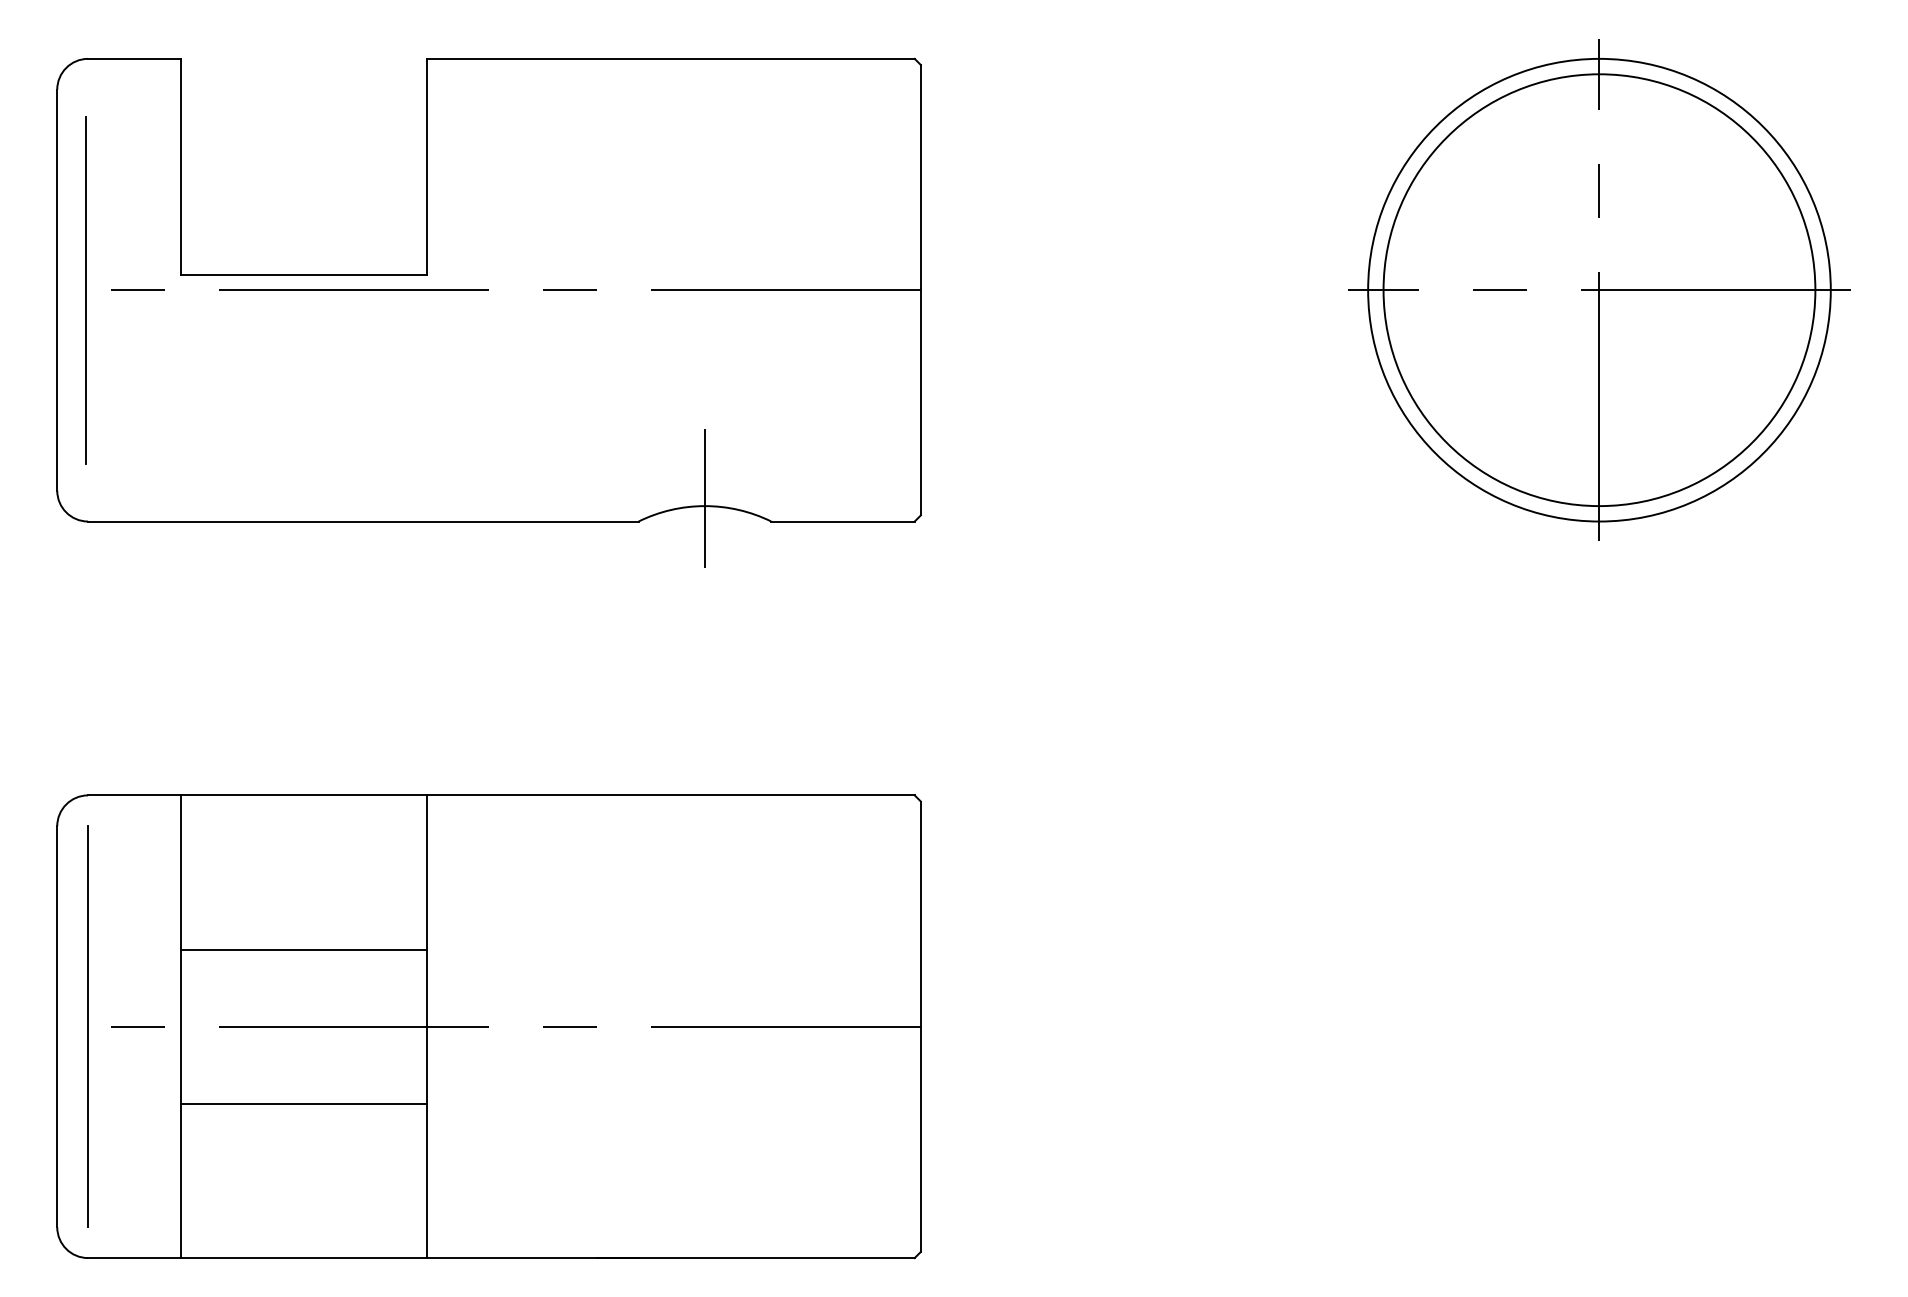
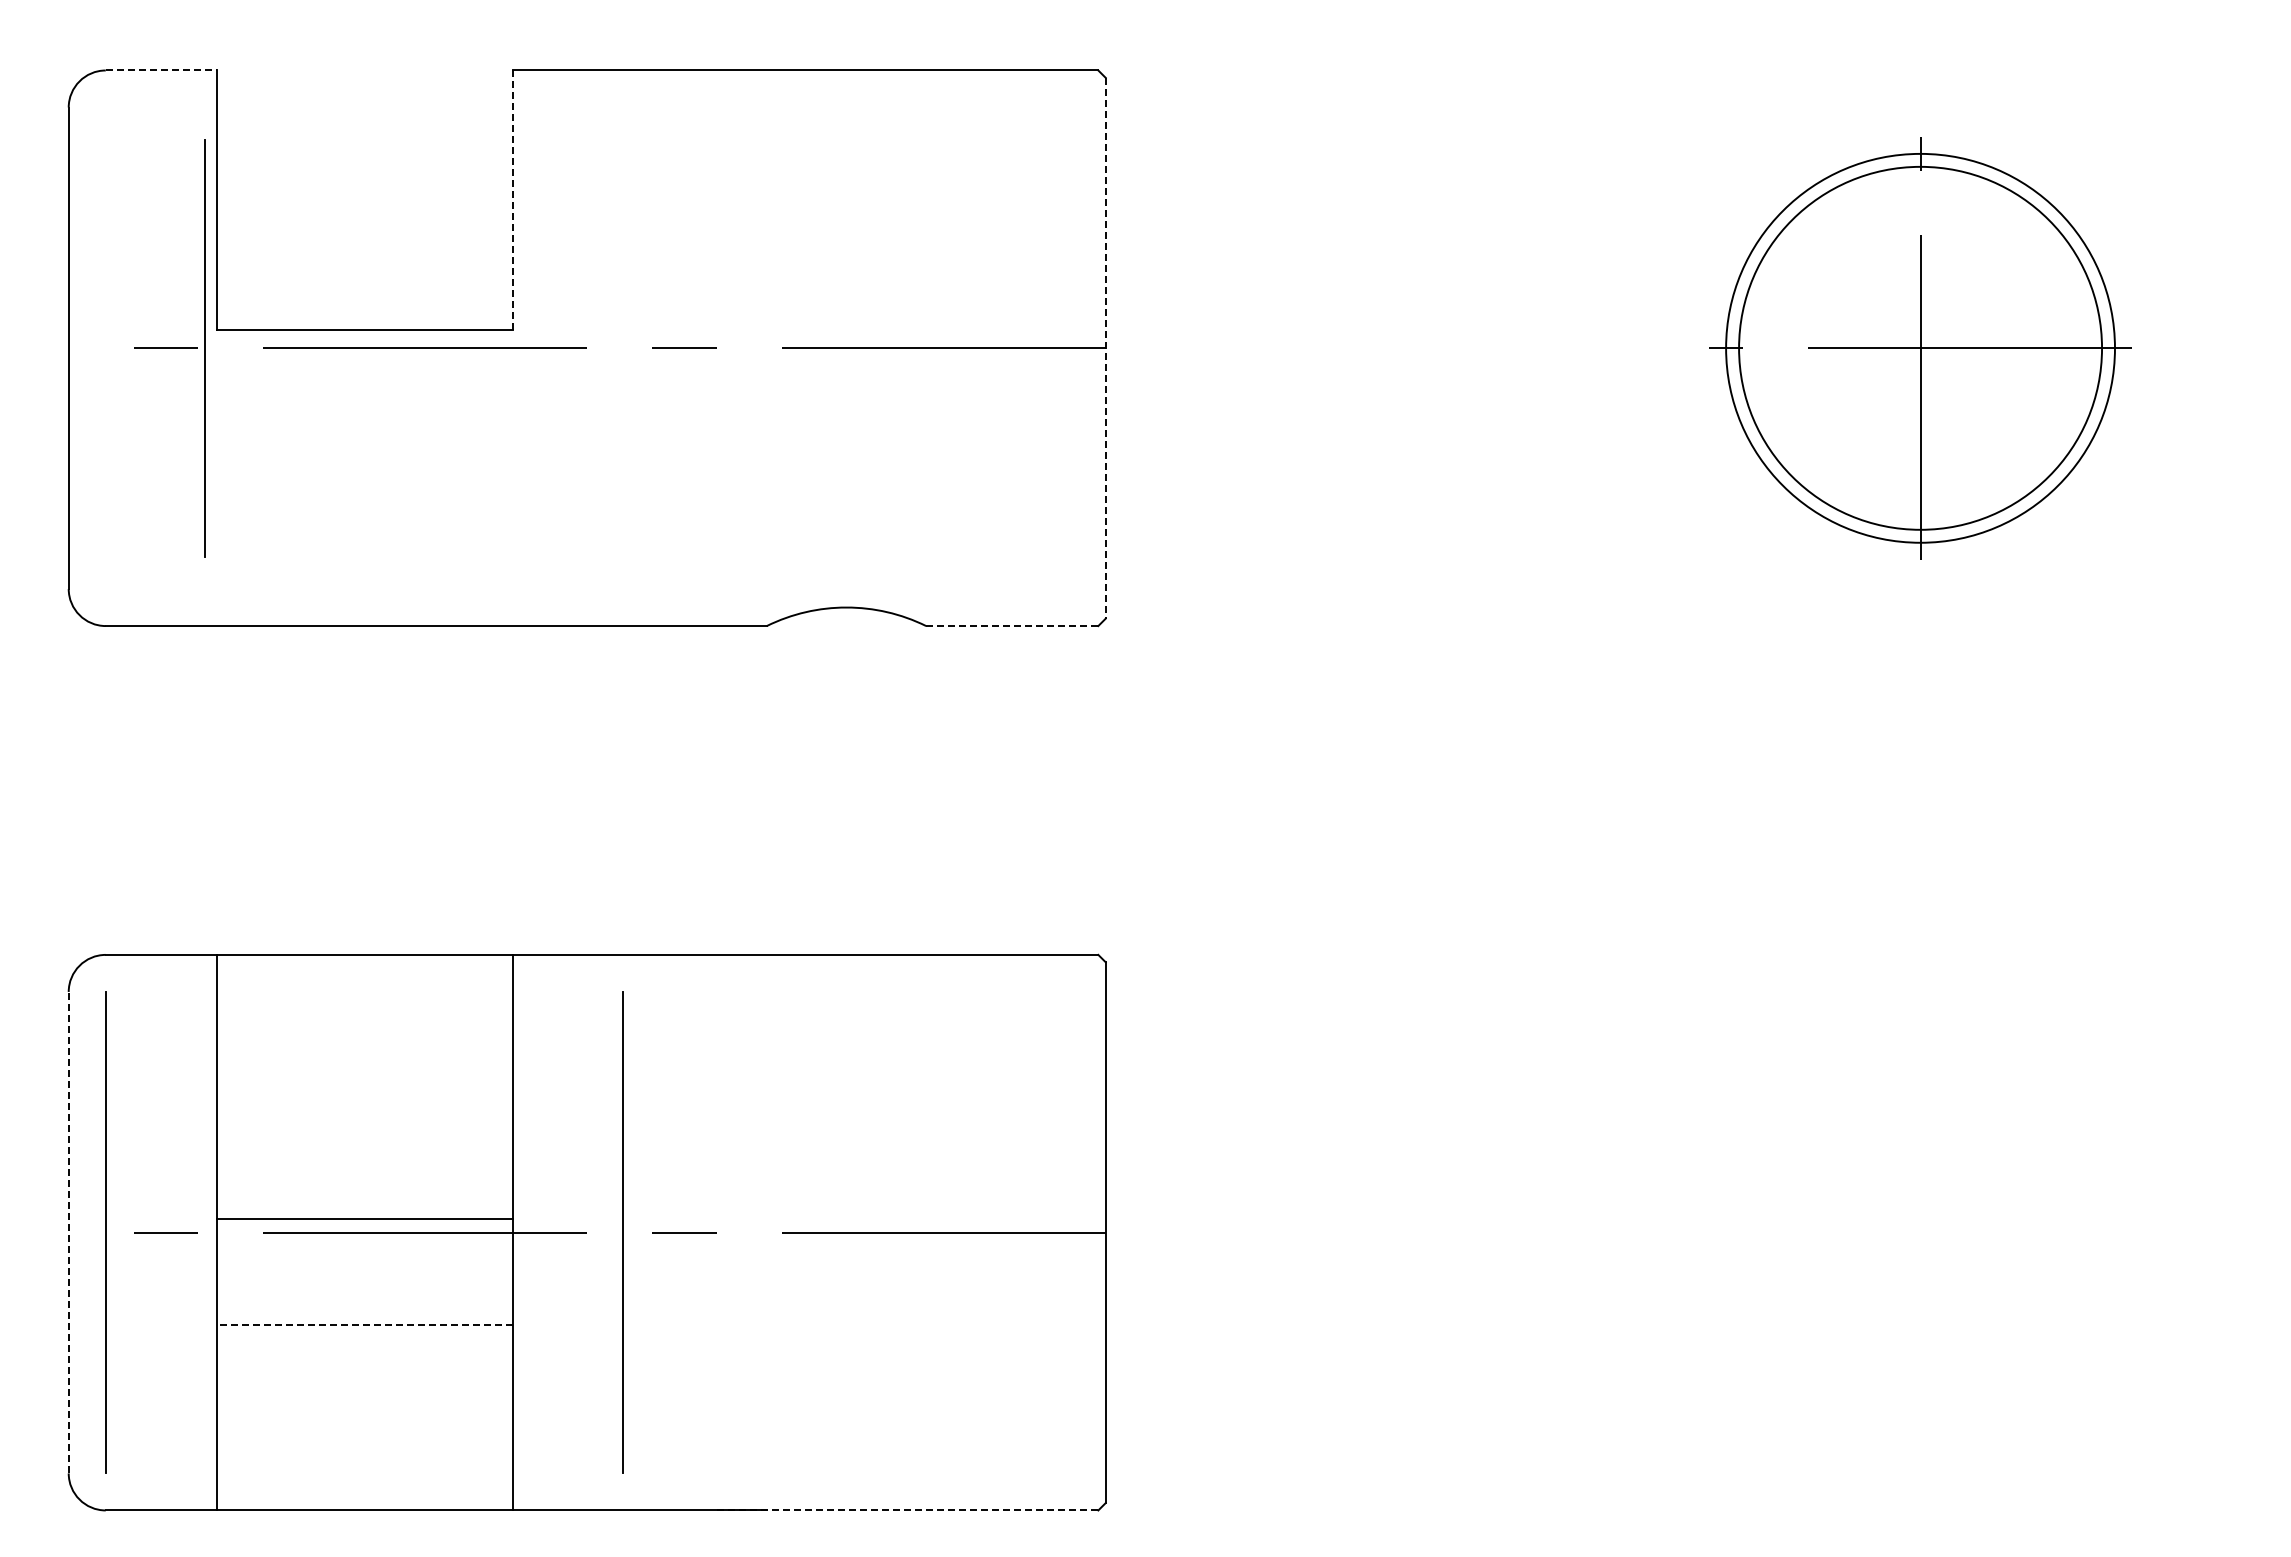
line: (134, 58) -> (161, 70), solid -> dashed
line: (427, 167) -> (513, 200), solid -> dashed
line: (86, 290) -> (204, 348), moved
line: (920, 290) -> (1105, 348), solid -> dashed
part: (1599, 290) -> (1920, 348), size x0.7
line: (704, 497) -> (846, 597), removed
line: (842, 521) -> (1011, 626), solid -> dashed
line: (303, 949) -> (364, 1219), moved
line: (57, 1026) -> (68, 1232), solid -> dashed
line: (518, 1026) -> (622, 1232), added
line: (303, 1104) -> (364, 1325), solid -> dashed
line: (755, 1258) -> (907, 1510), solid -> dashed

